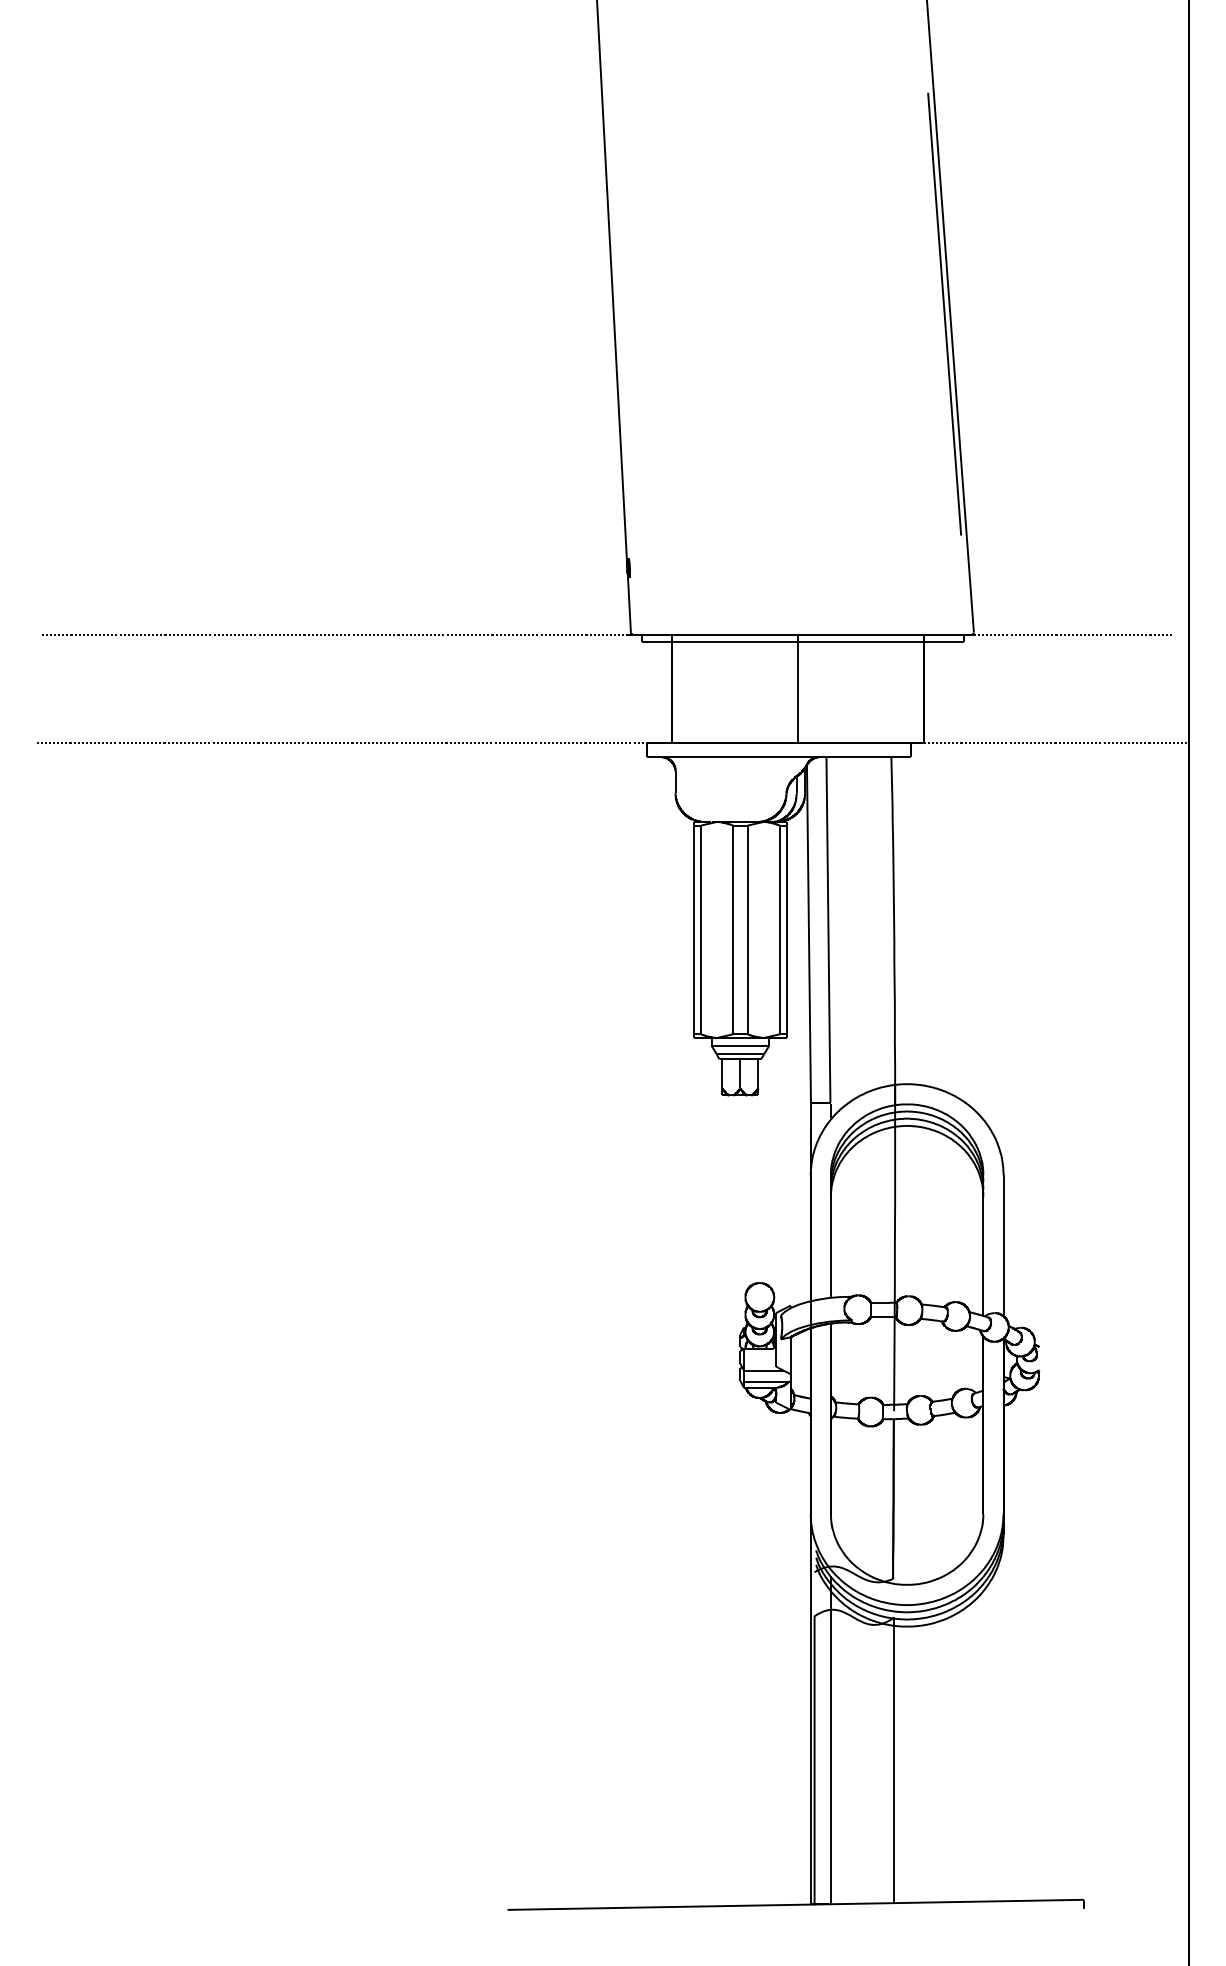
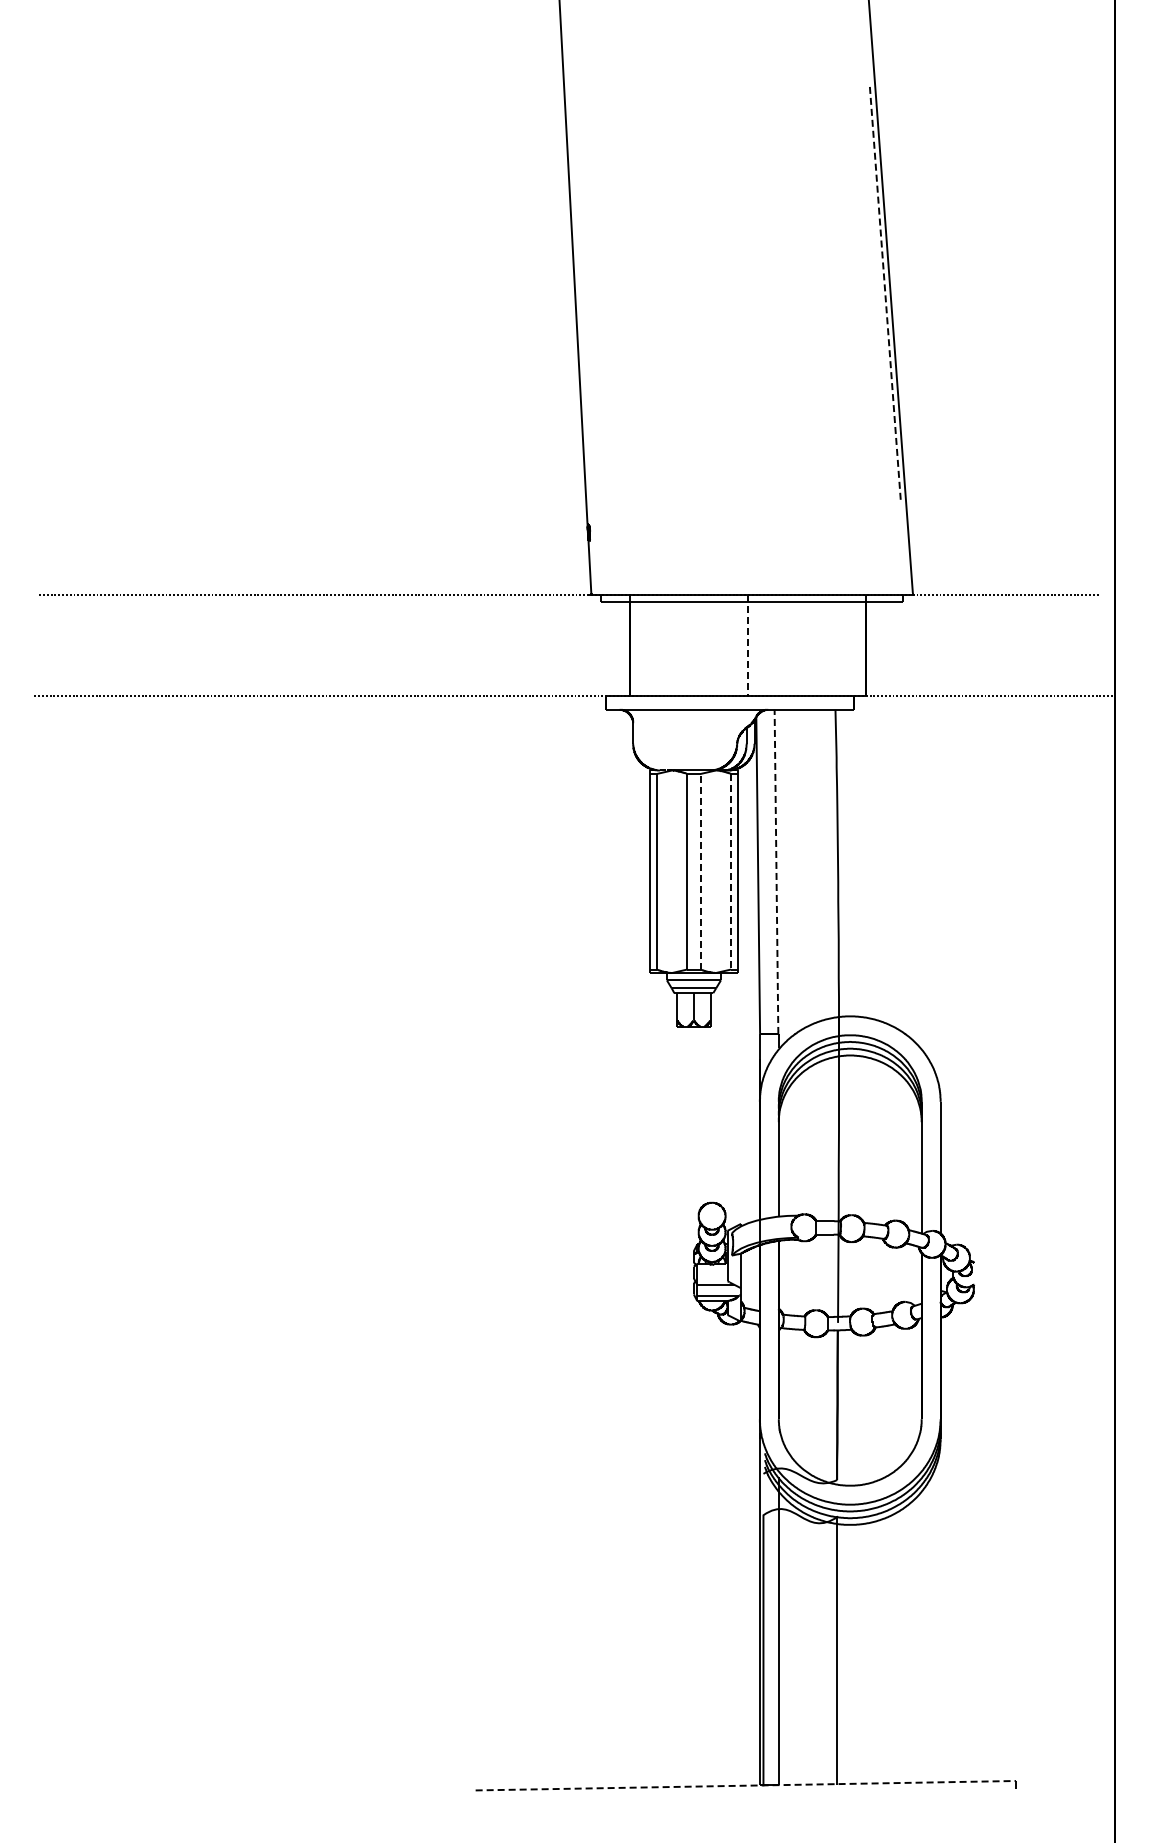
line: (944, 315) -> (885, 295), solid -> dashed
line: (797, 688) -> (747, 645), solid -> dashed
line: (747, 929) -> (700, 871), solid -> dashed
line: (780, 929) -> (731, 871), solid -> dashed
line: (828, 929) -> (776, 871), solid -> dashed
line: (796, 1904) -> (746, 1785), solid -> dashed

